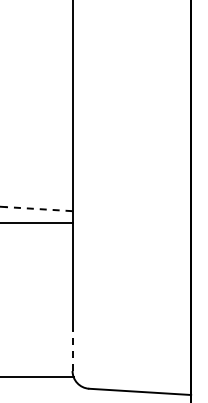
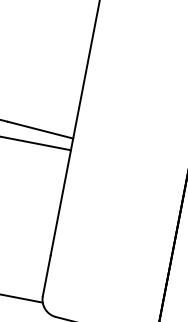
line: (39, 209) -> (40, 130), dashed -> solid
line: (72, 350) -> (46, 276), dashed -> solid

